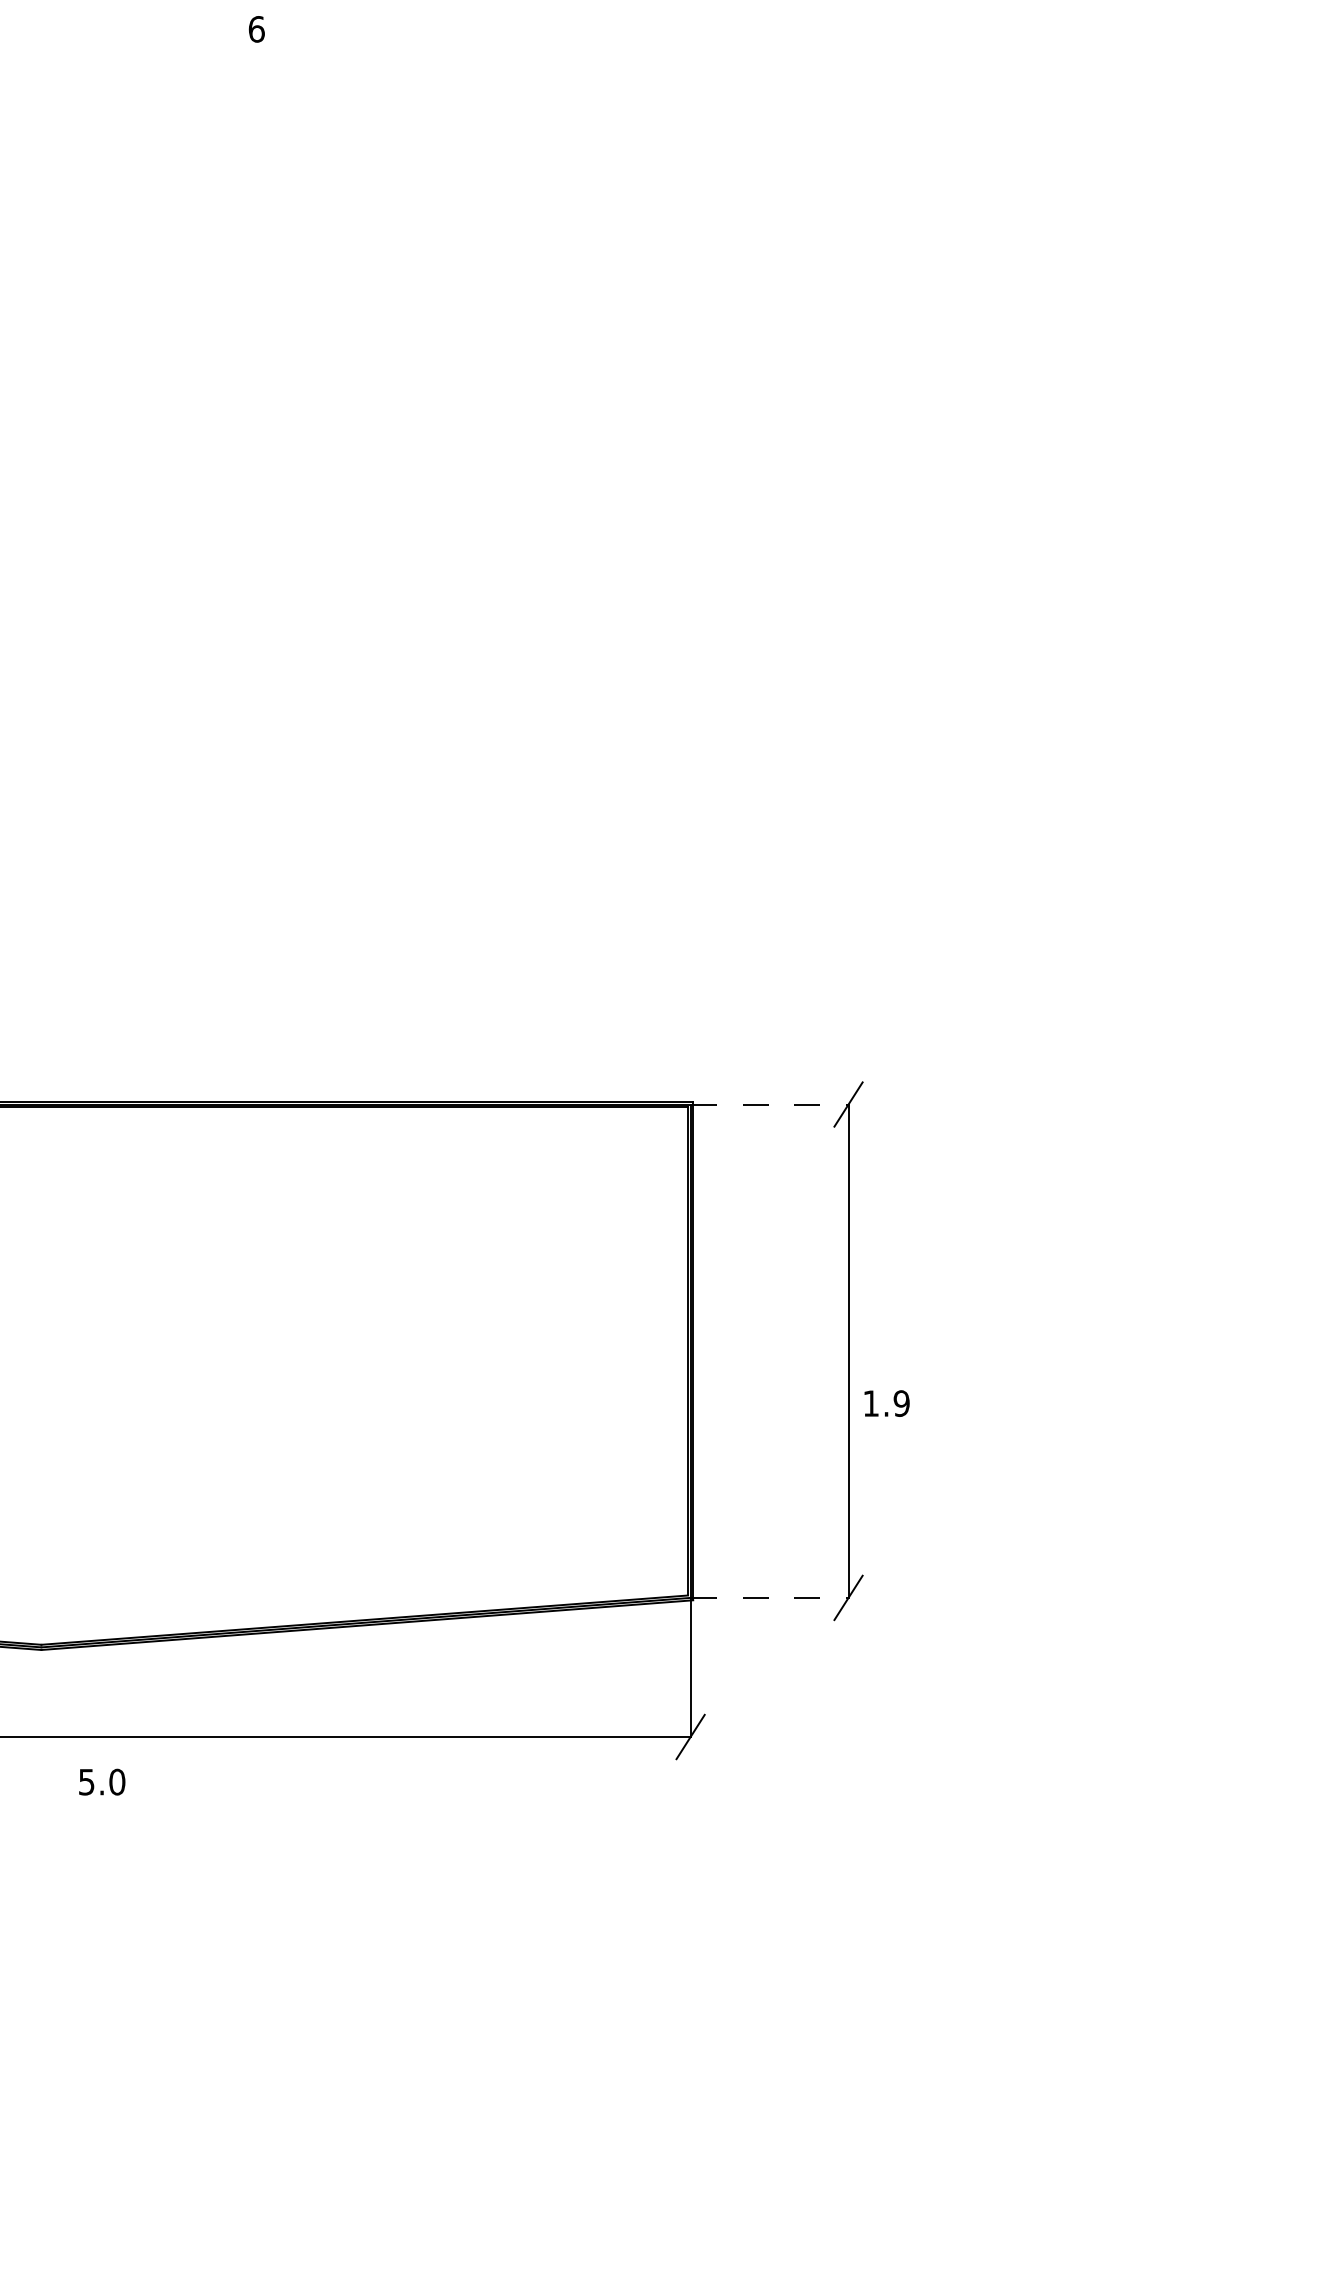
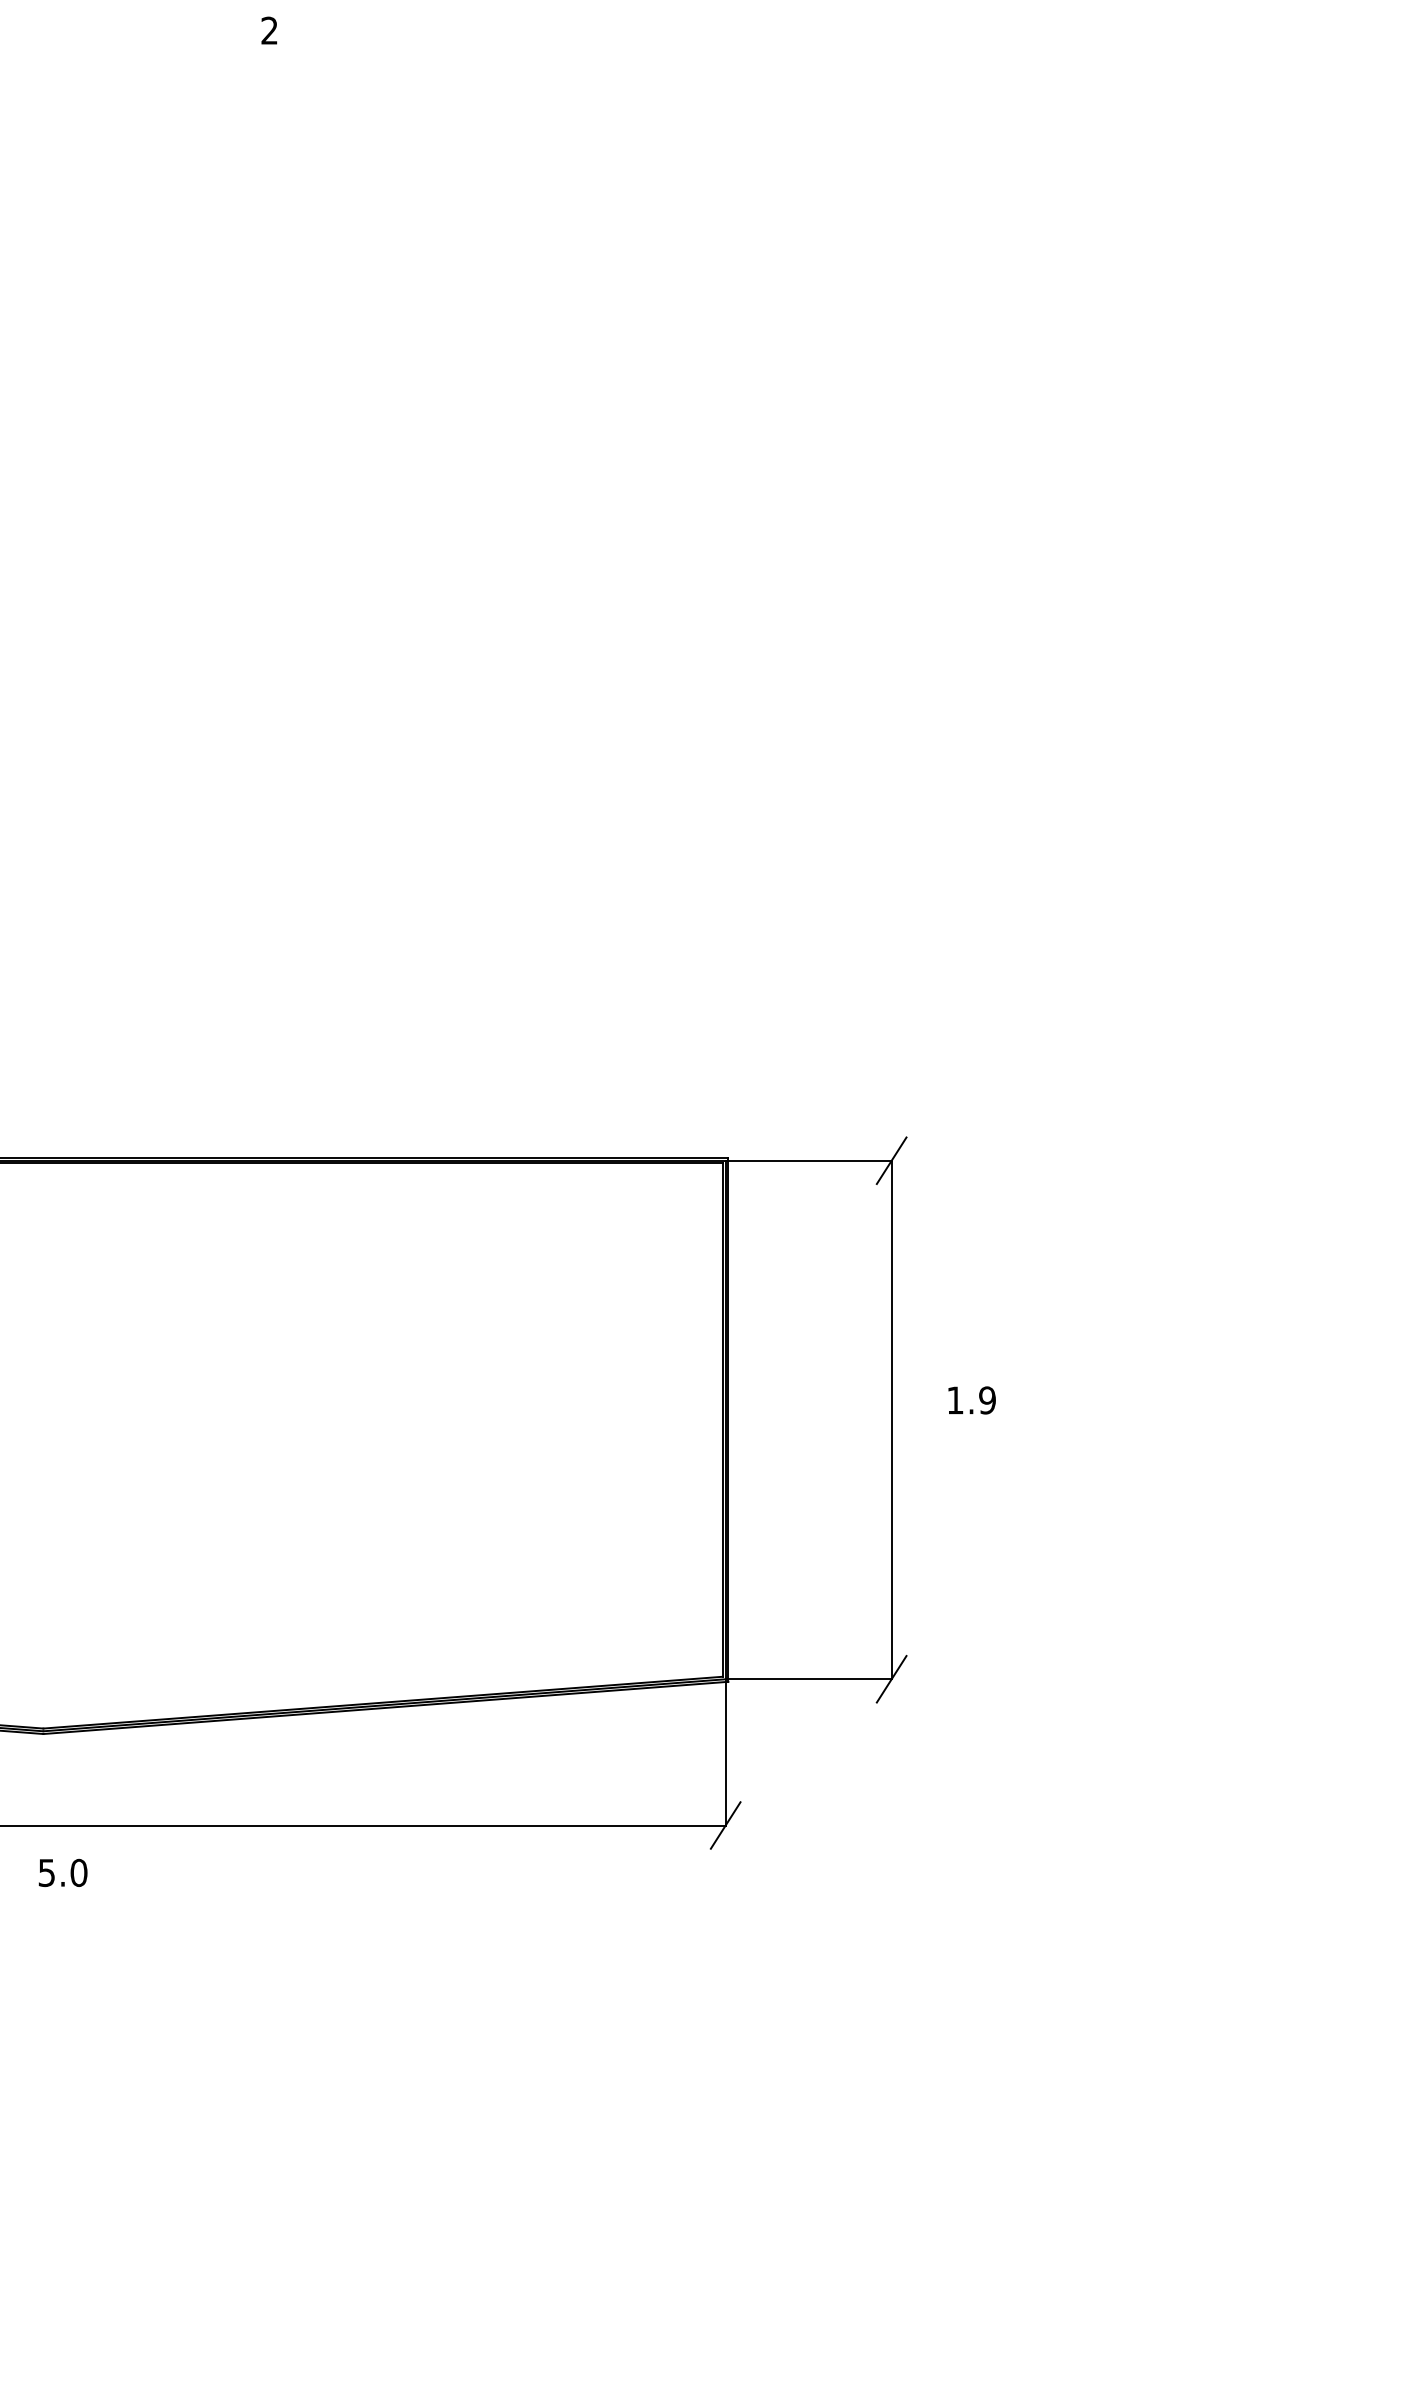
text: (256, 29) -> (269, 30), 6 -> 2
line: (769, 1104) -> (808, 1160), dashed -> solid
text: (886, 1403) -> (971, 1400), moved
line: (769, 1597) -> (808, 1678), dashed -> solid
text: (102, 1781) -> (63, 1872), moved

